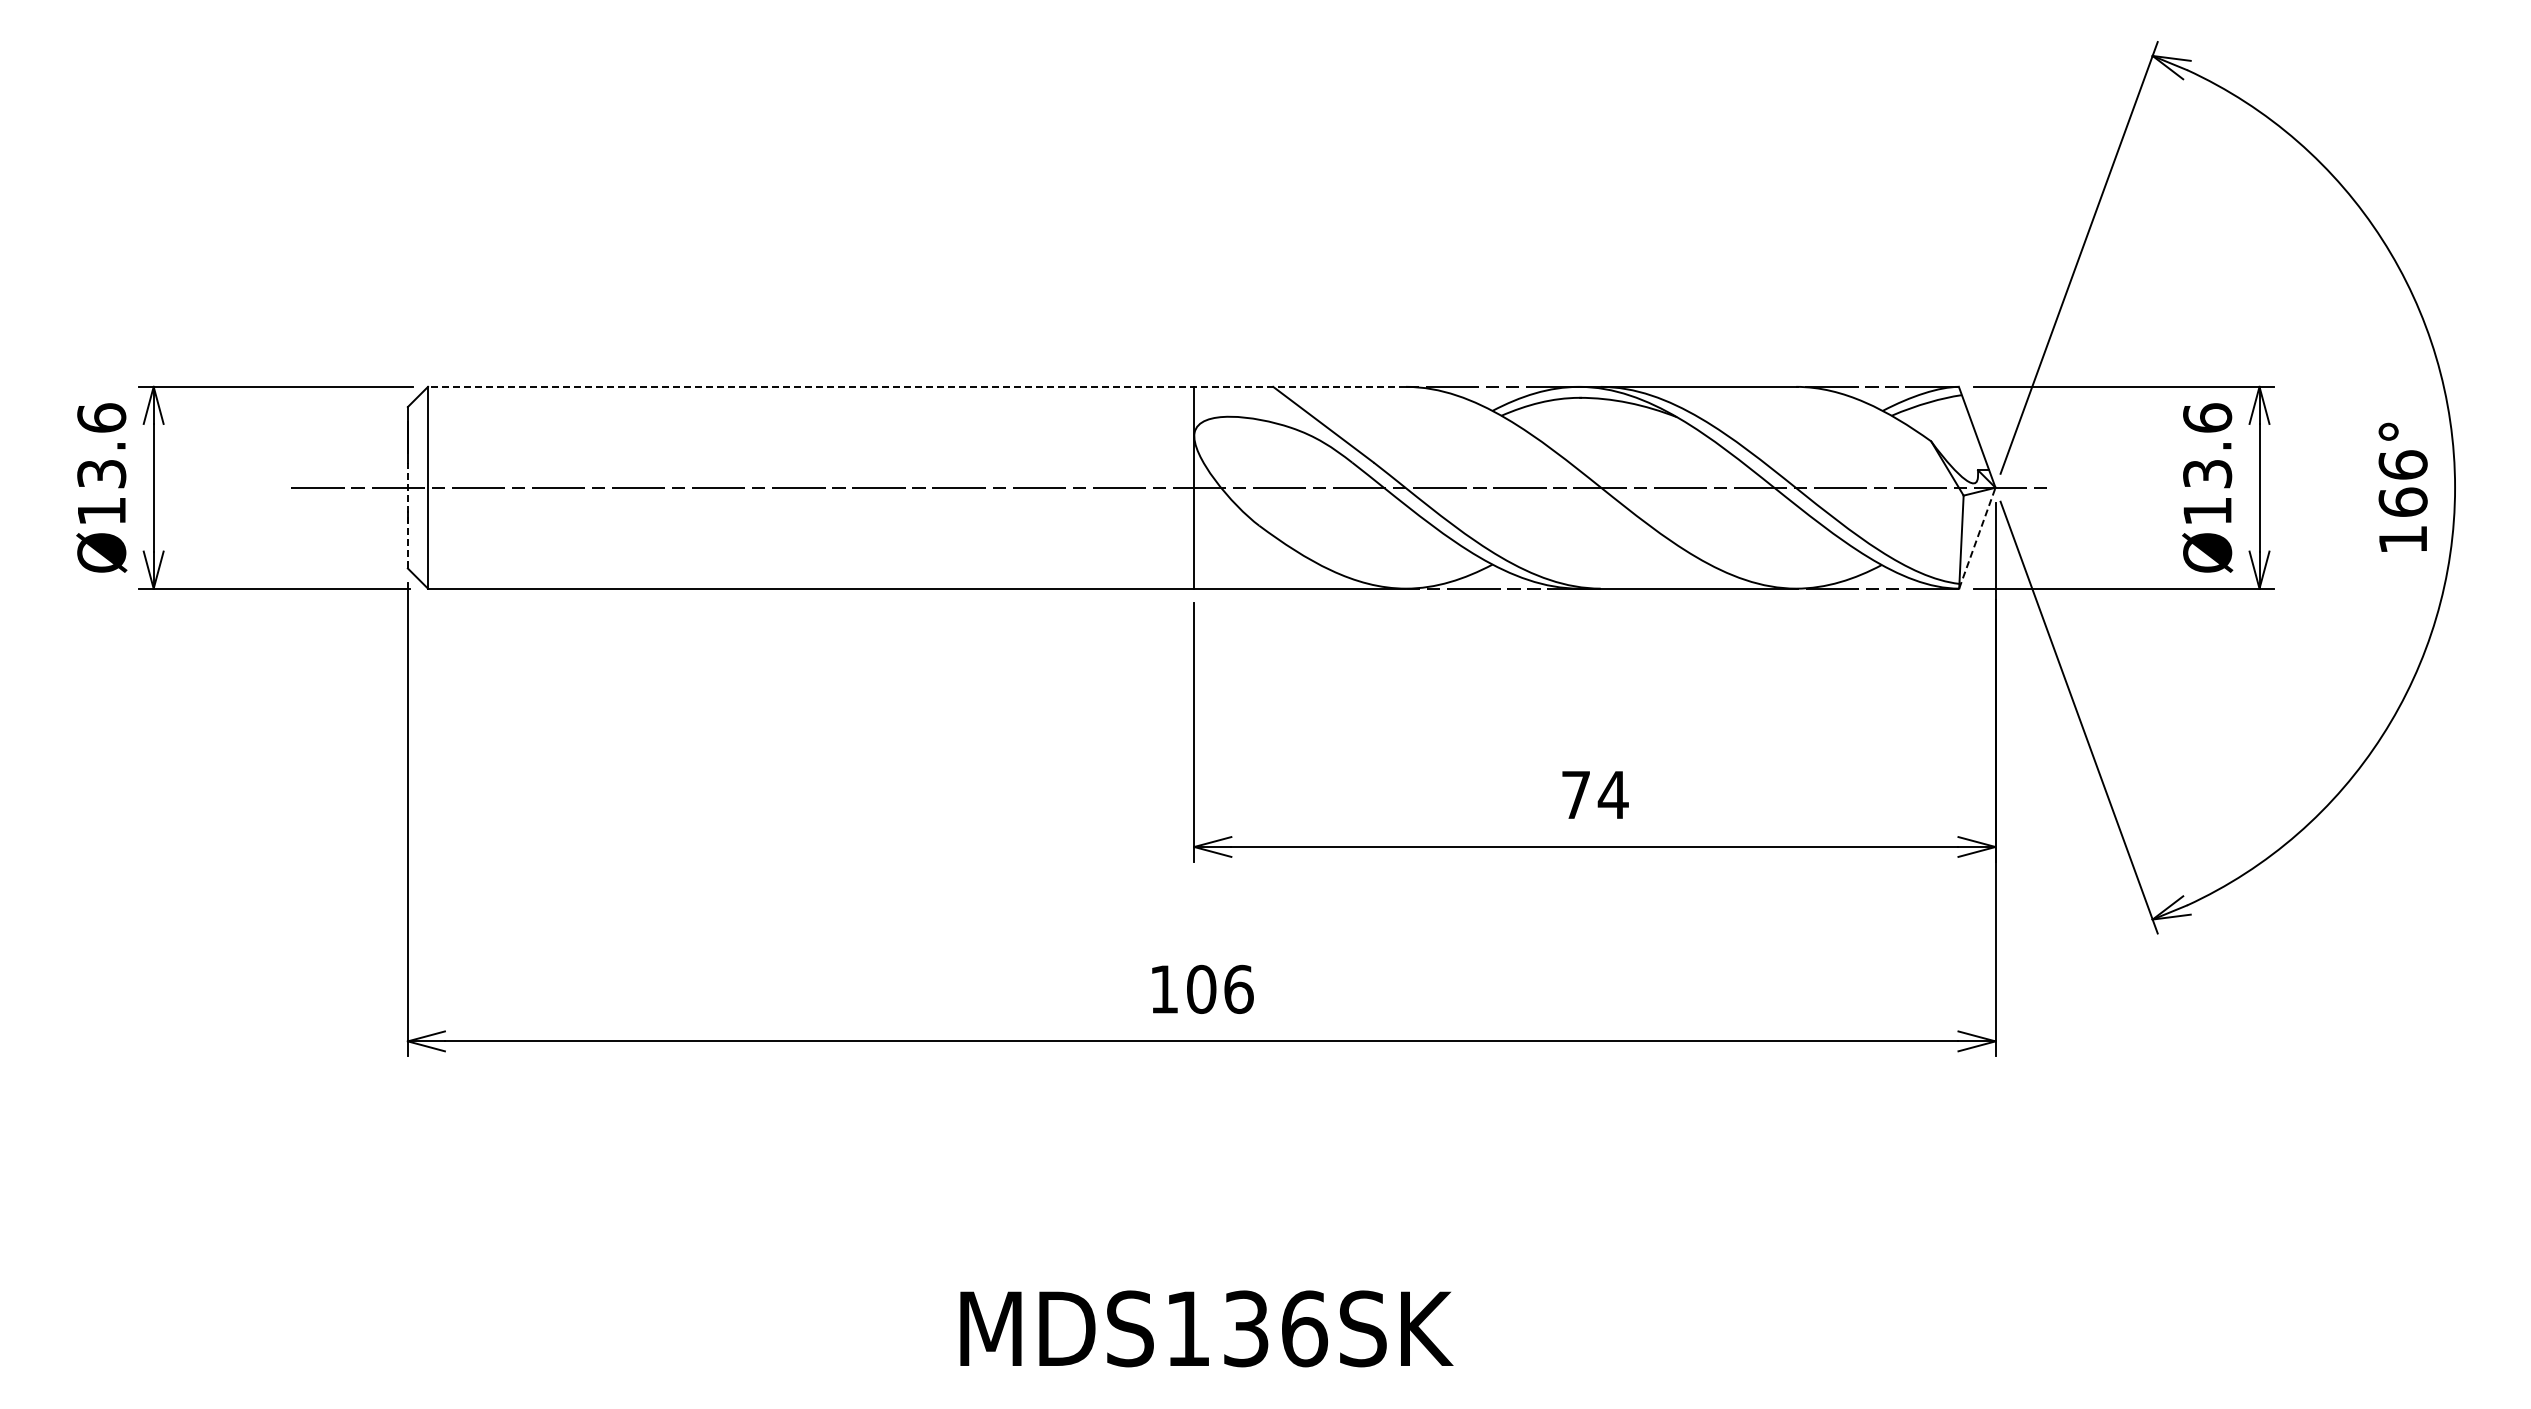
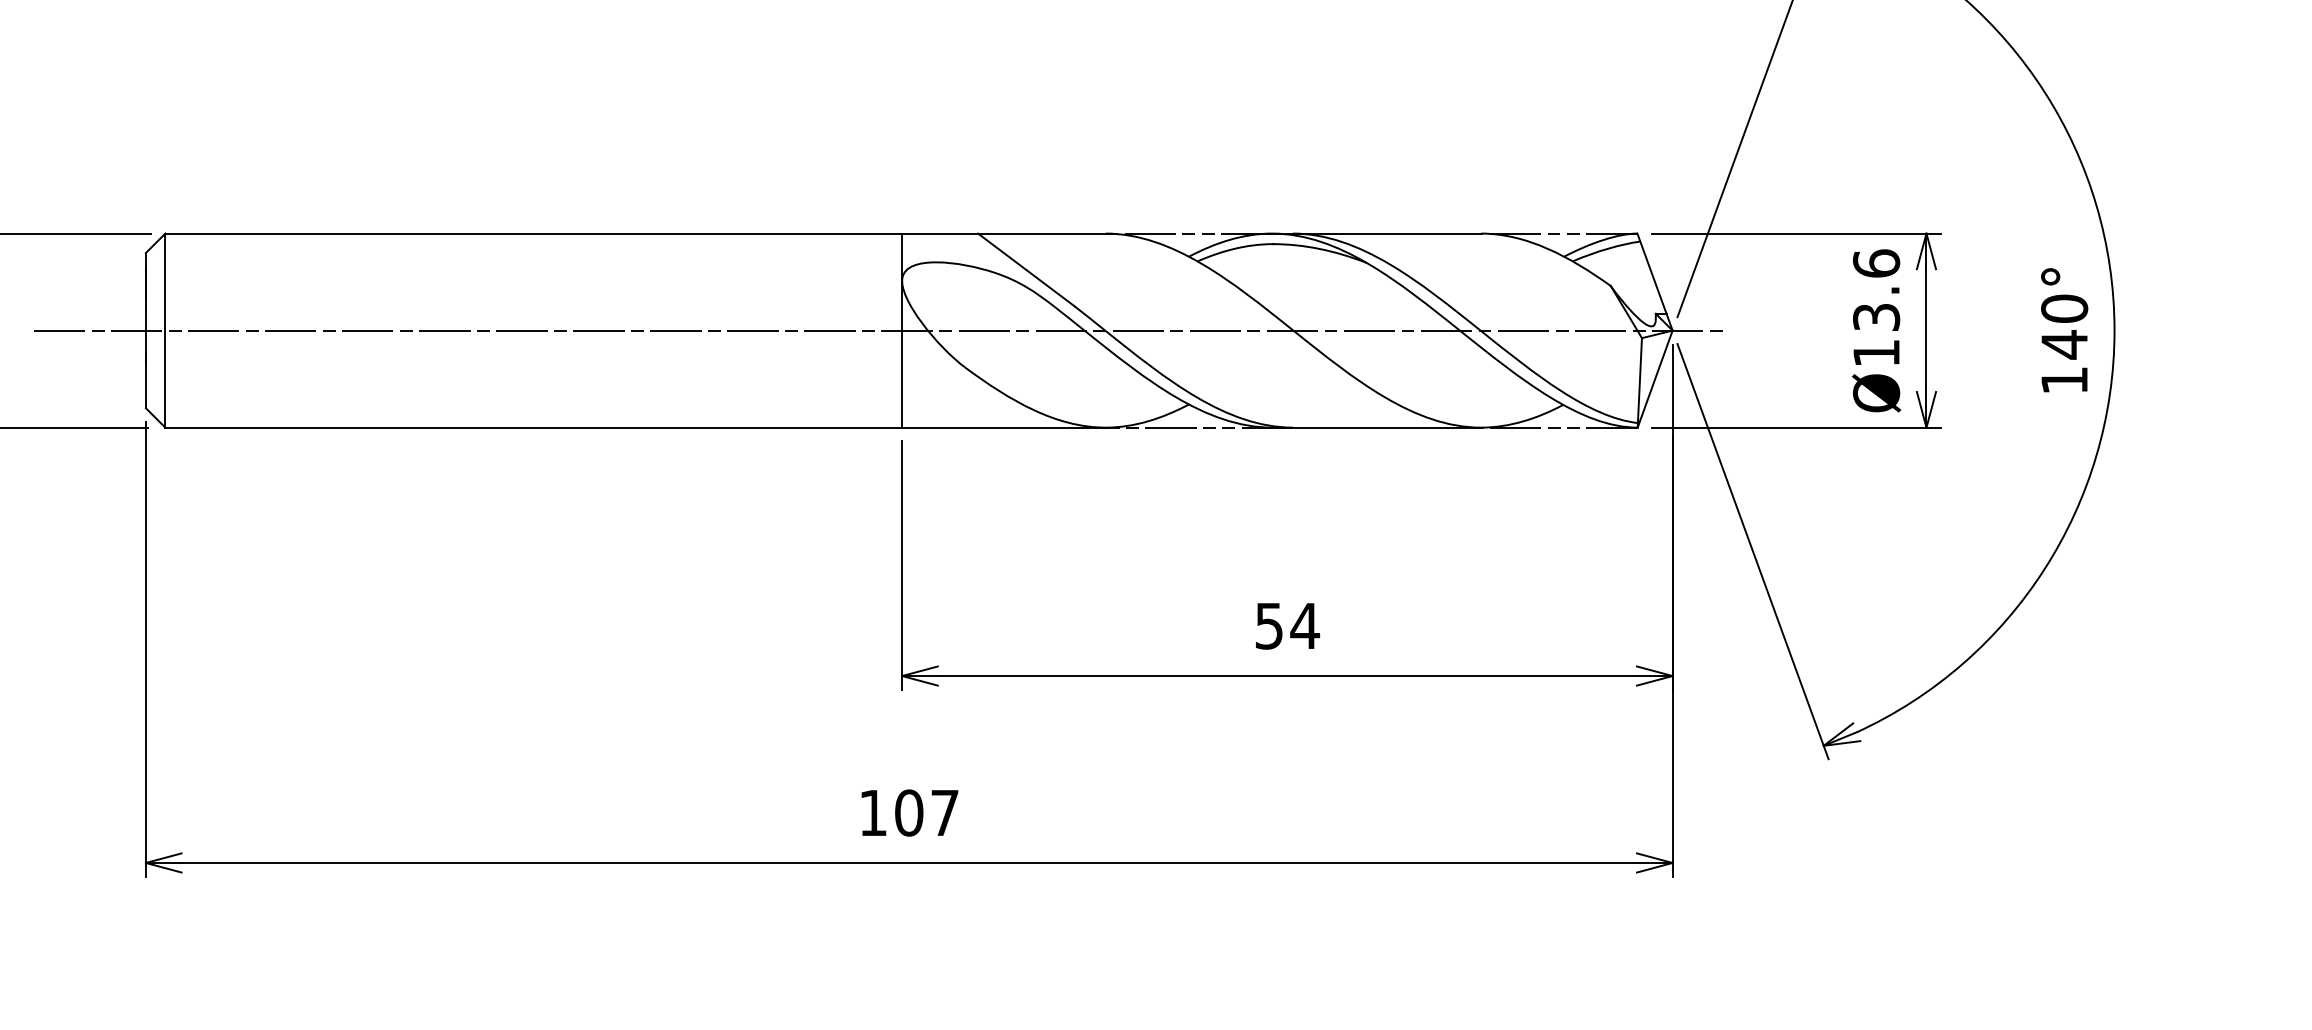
line: (917, 386) -> (635, 233), dashed -> solid
text: (2402, 484) -> (2063, 327), 166° -> 140°
line: (407, 515) -> (145, 357), dashed -> solid
line: (1977, 538) -> (1655, 379), dashed -> solid
text: (1575, 795) -> (1268, 626), 74 -> 54
text: (1238, 989) -> (944, 813), 106 -> 107

